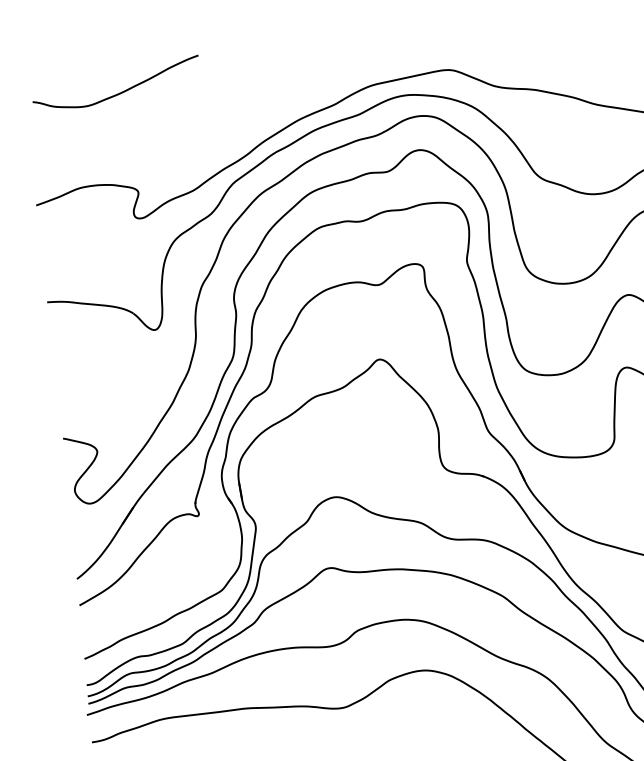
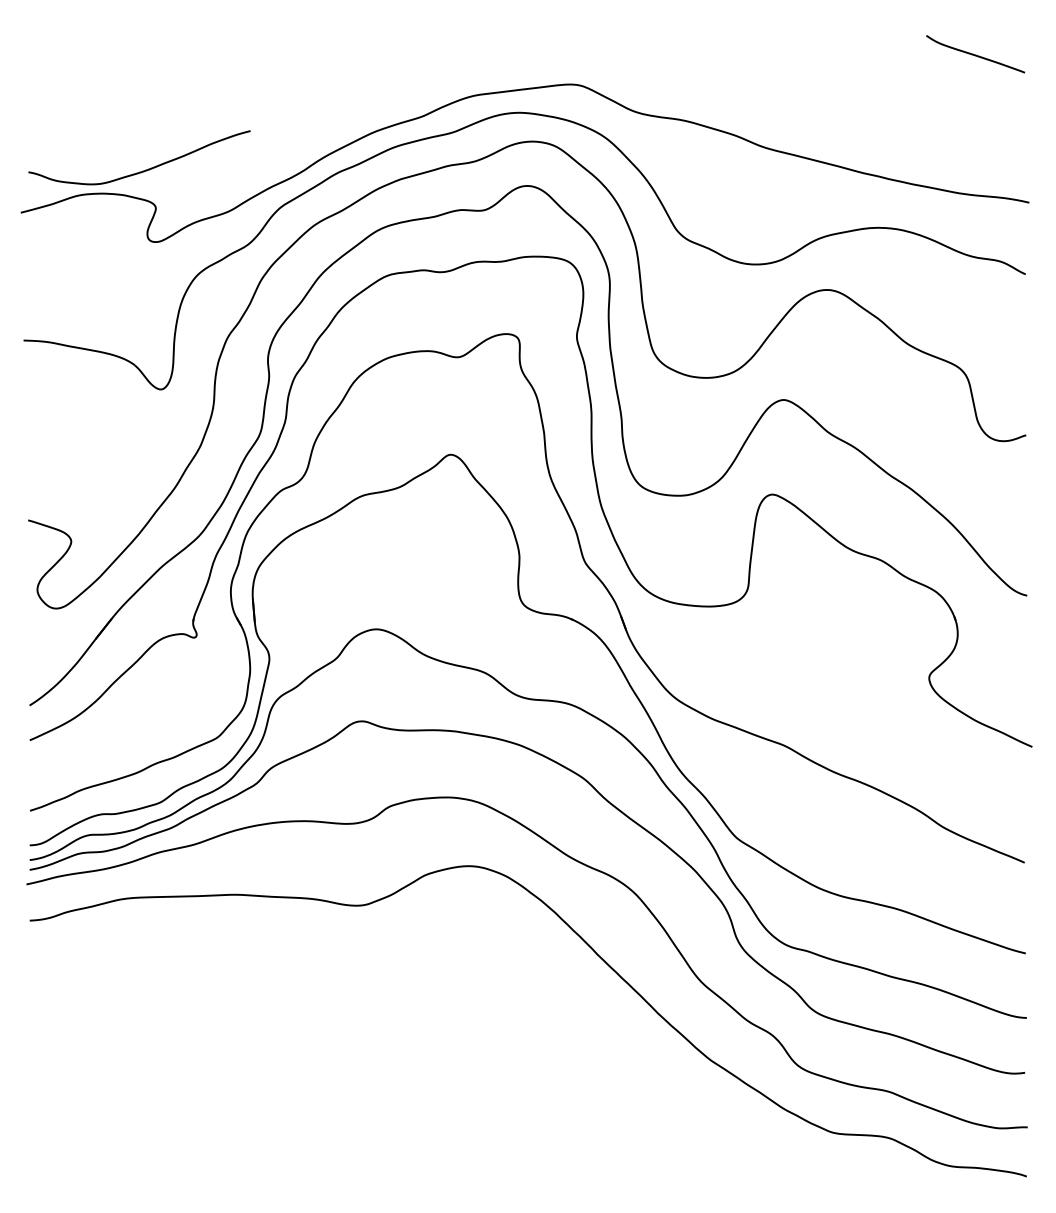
curve: (119, 92) -> (142, 170), moved

